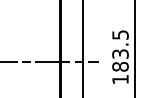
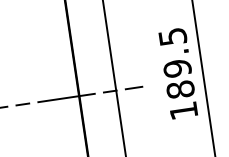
text: (120, 54) -> (177, 69), 183.5 -> 189.5

